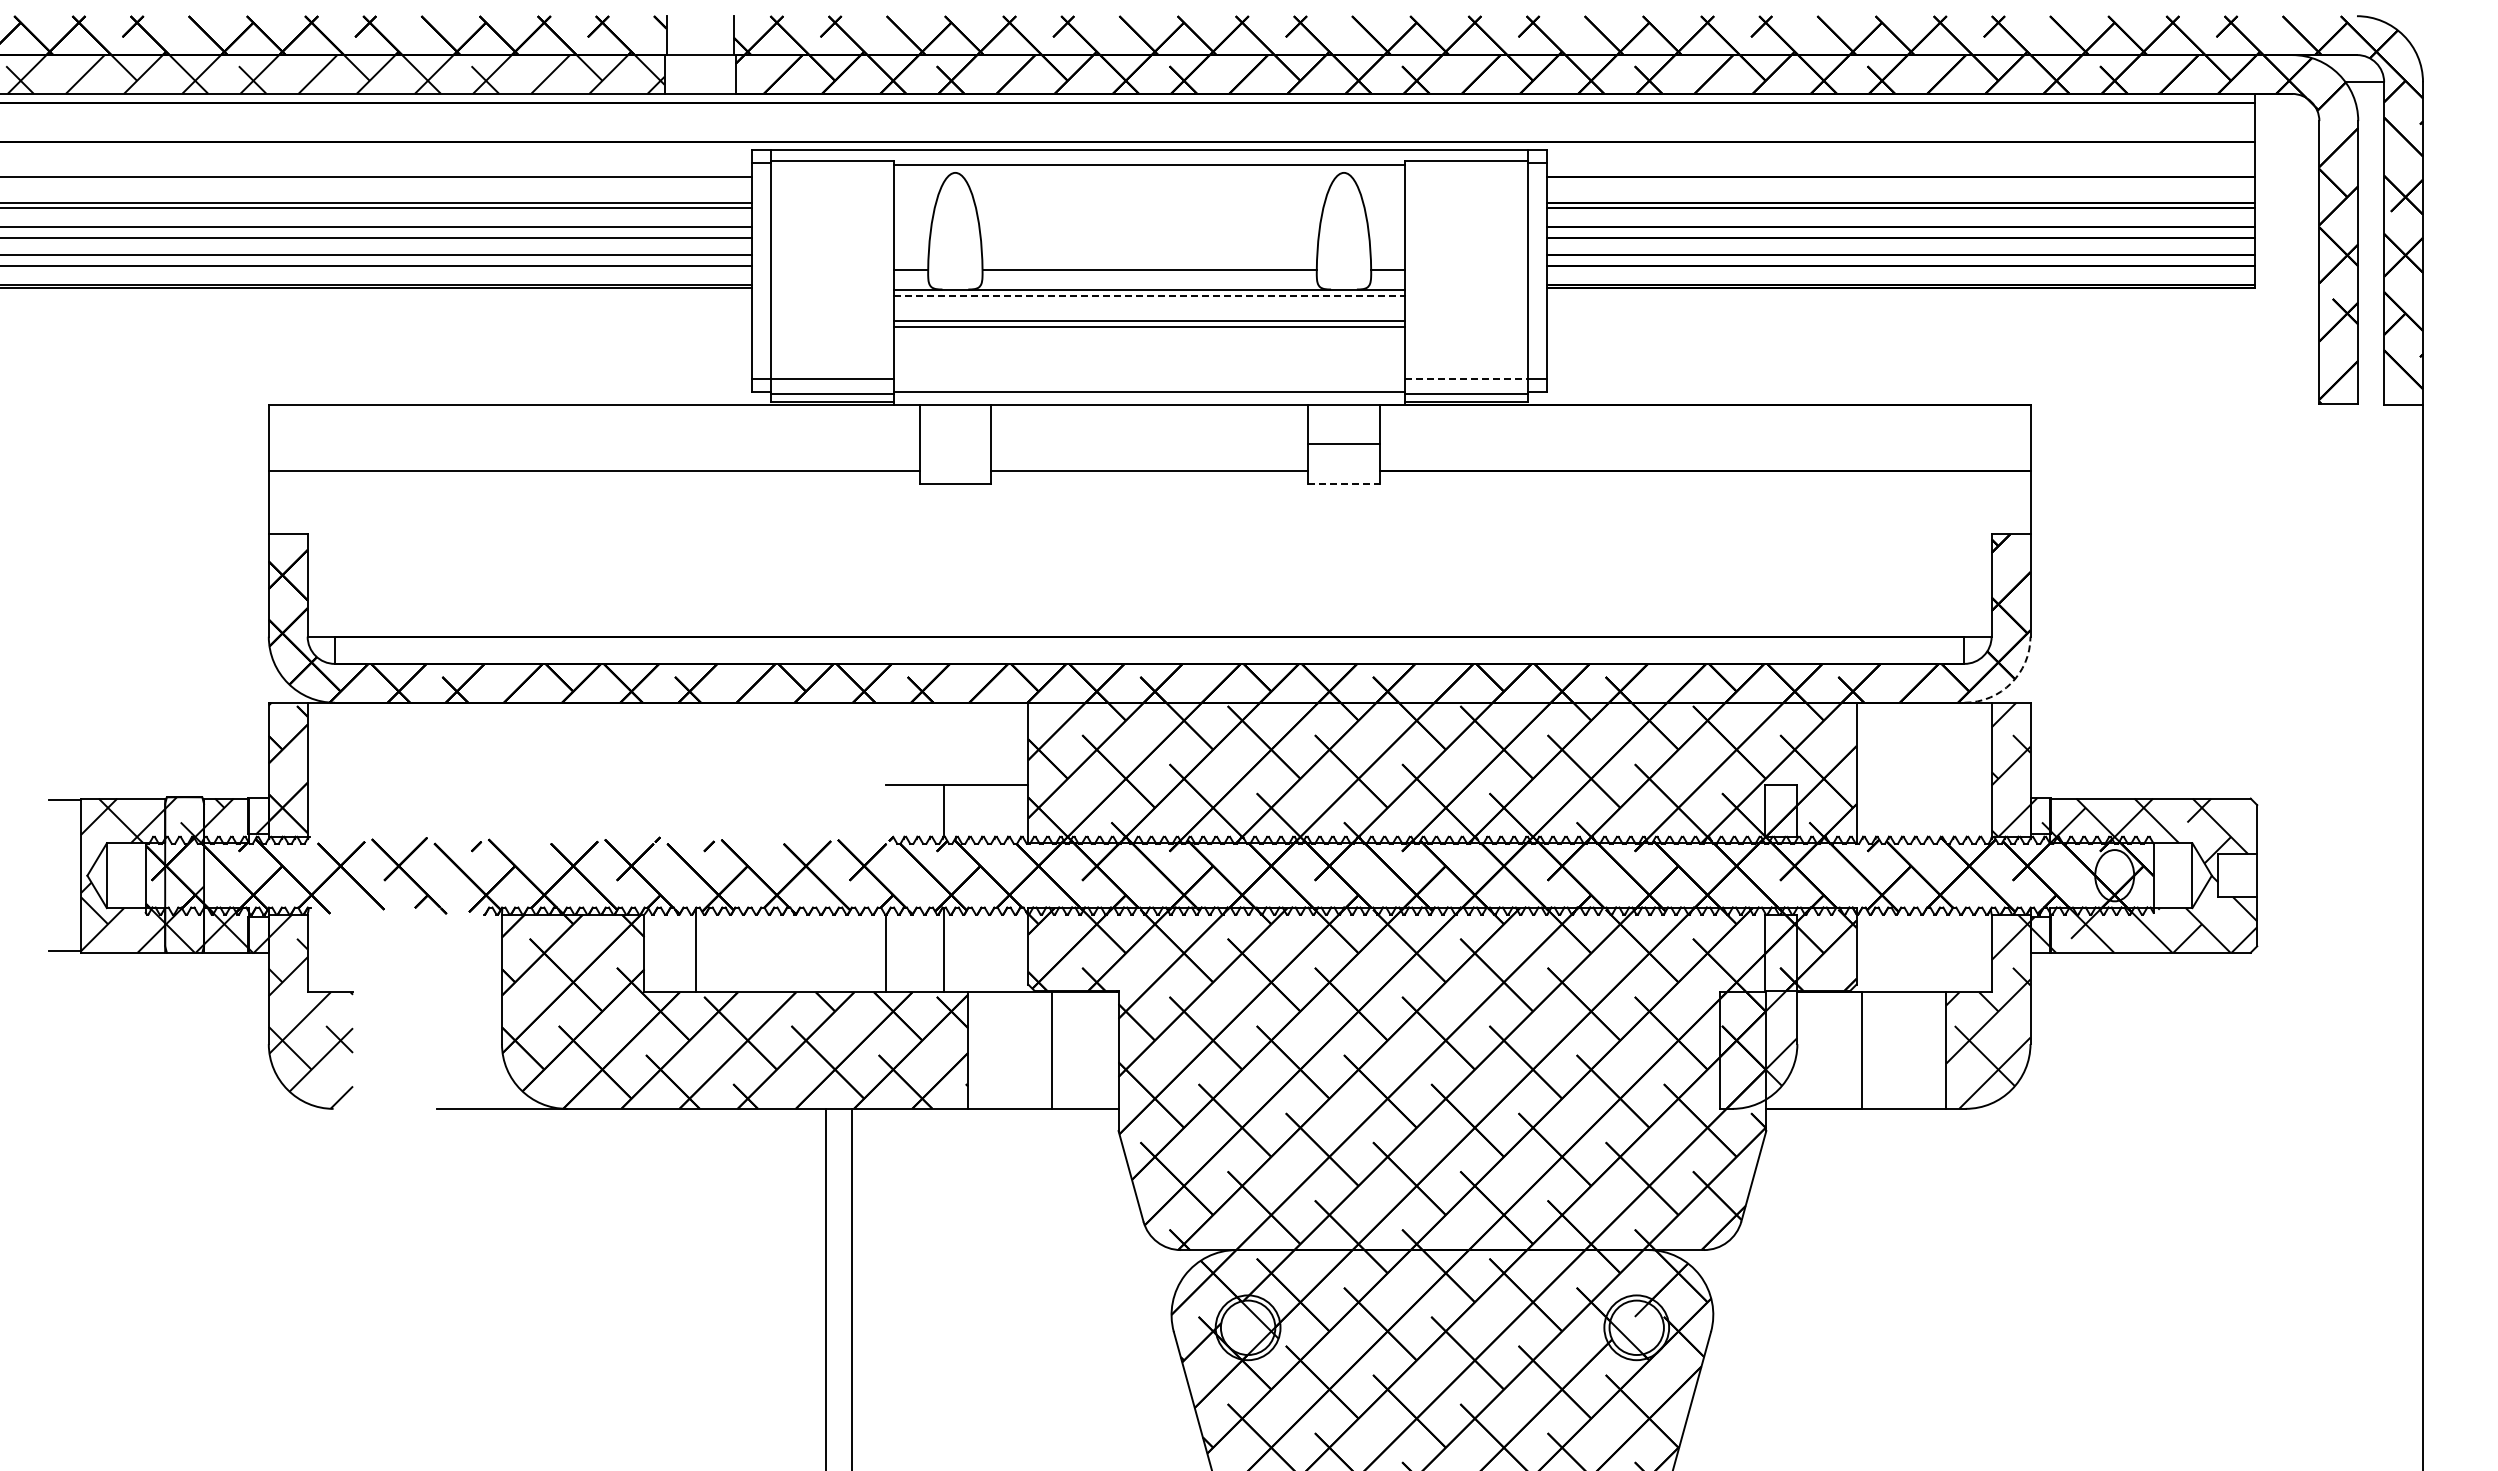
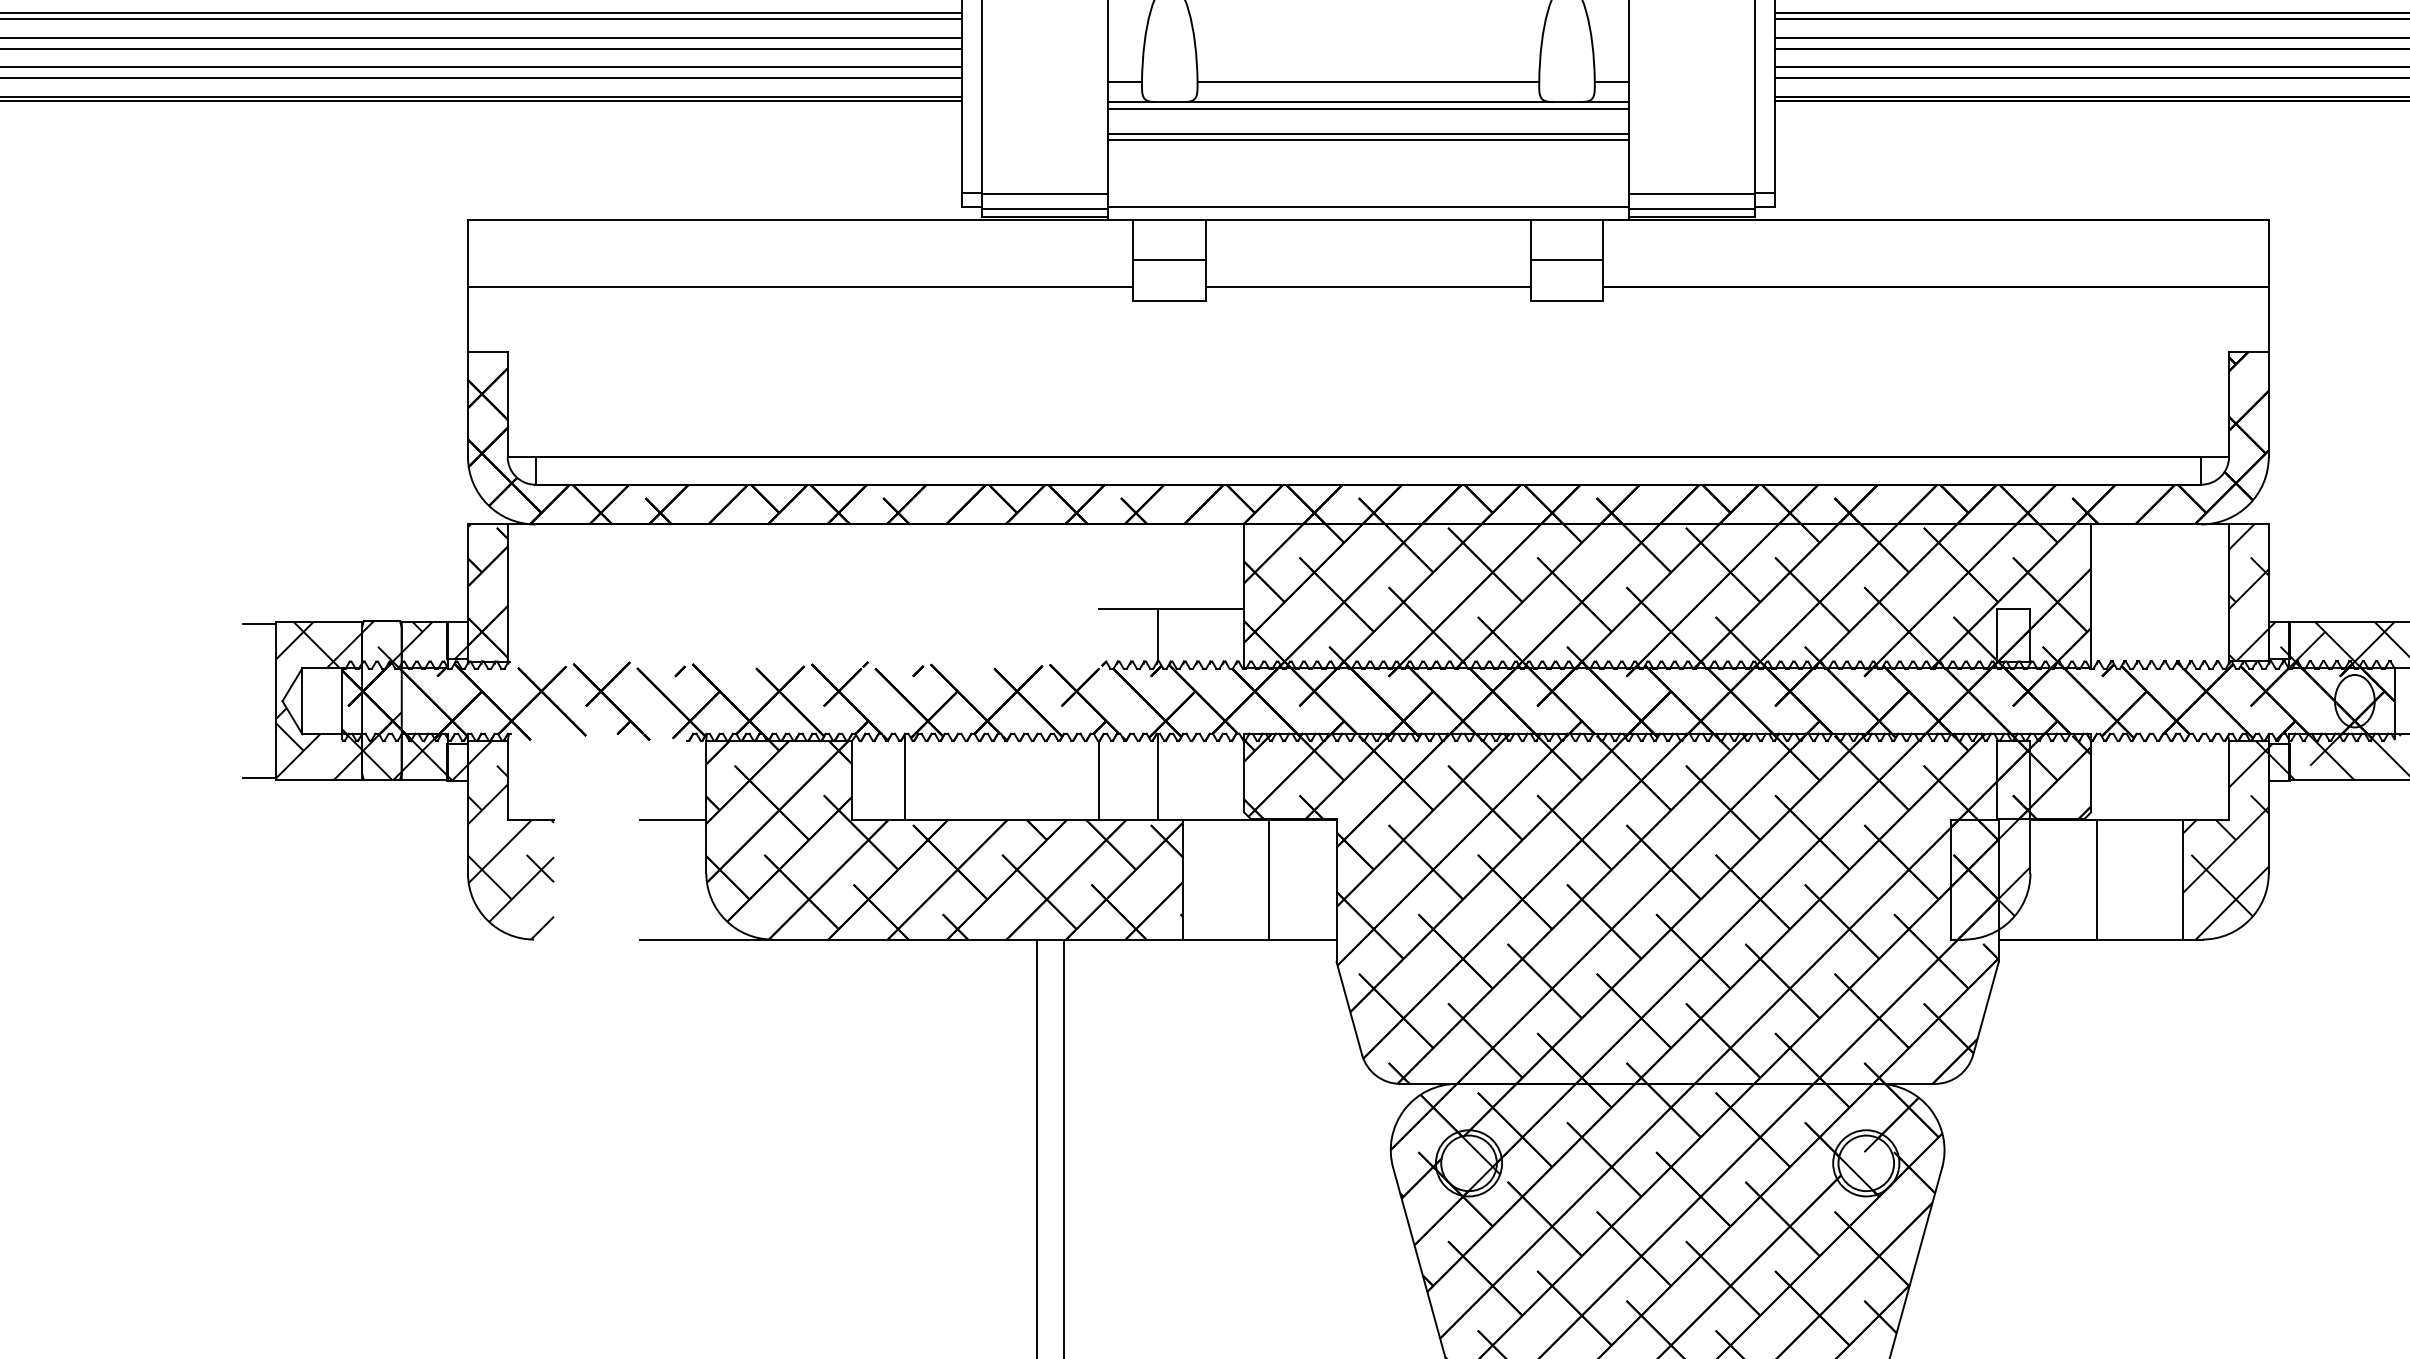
line: (1150, 296) -> (1369, 109), dashed -> solid
line: (1466, 379) -> (1692, 194), dashed -> solid
line: (954, 443) -> (1168, 259), added
line: (1343, 483) -> (1566, 300), dashed -> solid
arc: (2011, 683) -> (2249, 504), dashed -> solid
line: (469, 992) -> (673, 820), added

